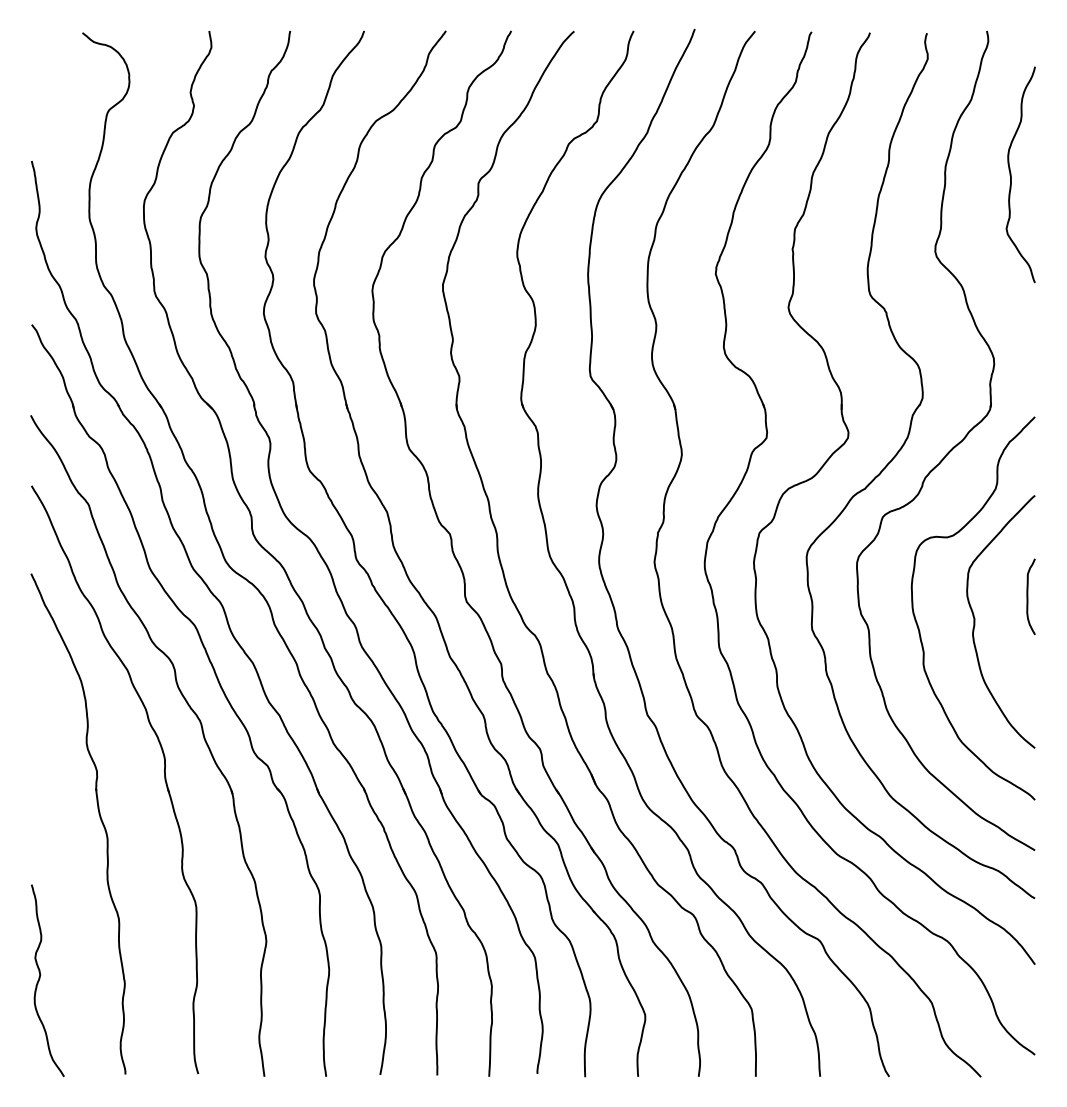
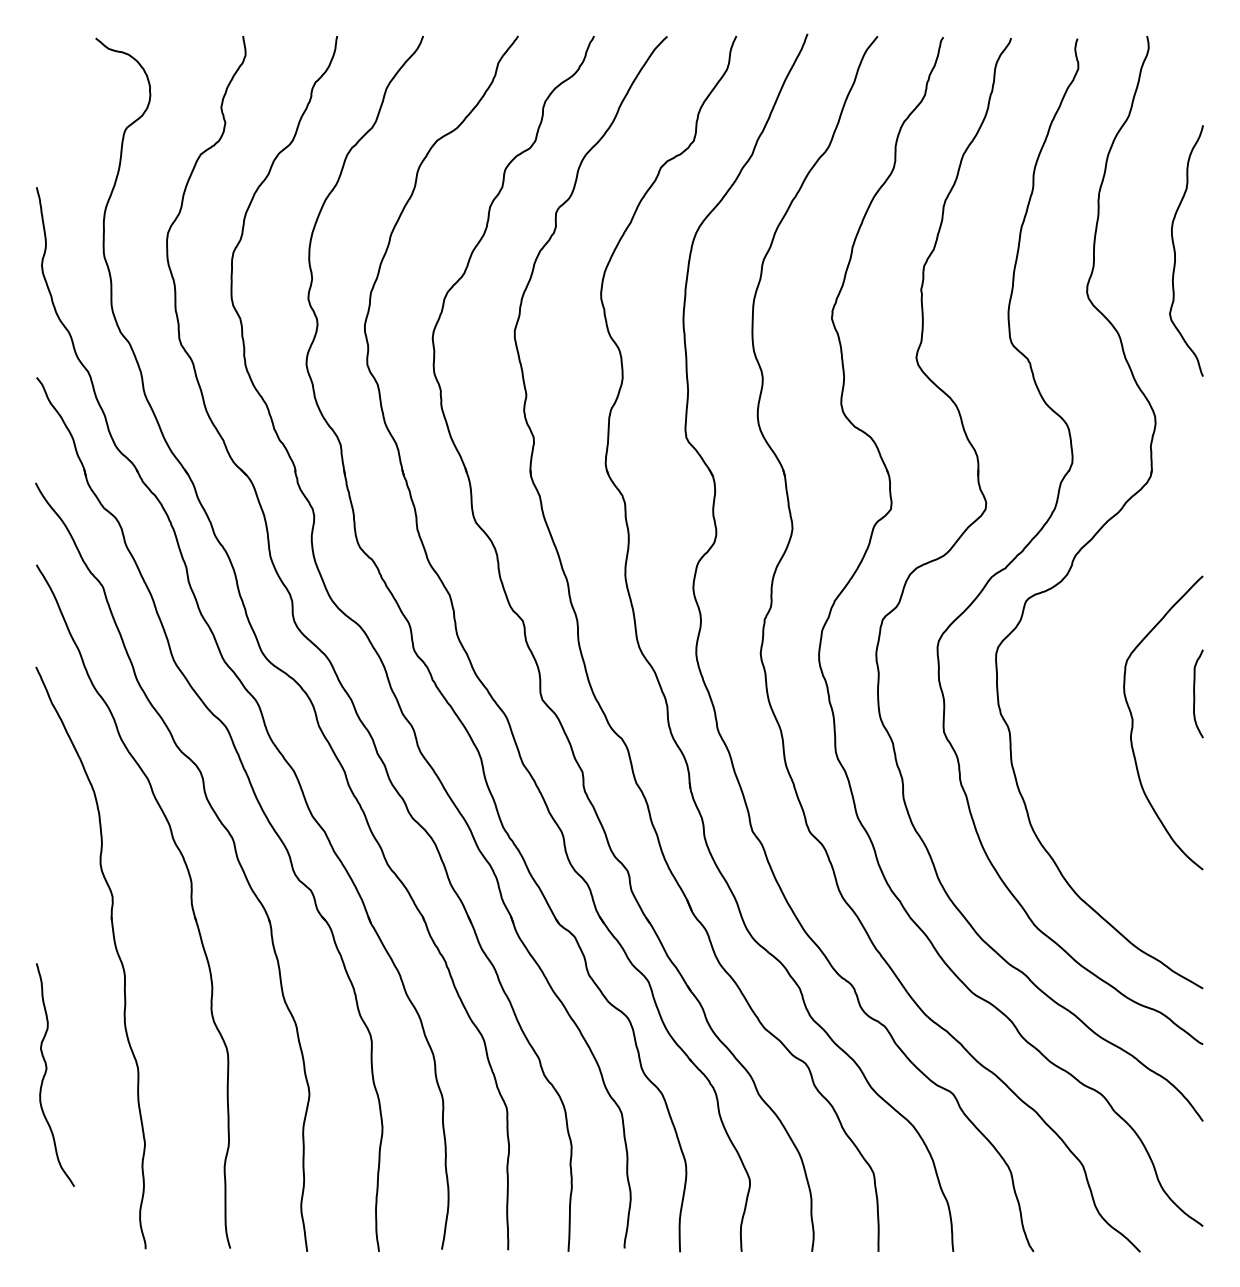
curve: (1011, 174) -> (1175, 250), moved
curve: (919, 627) -> (1068, 729), removed
curve: (40, 979) -> (46, 1073), moved

